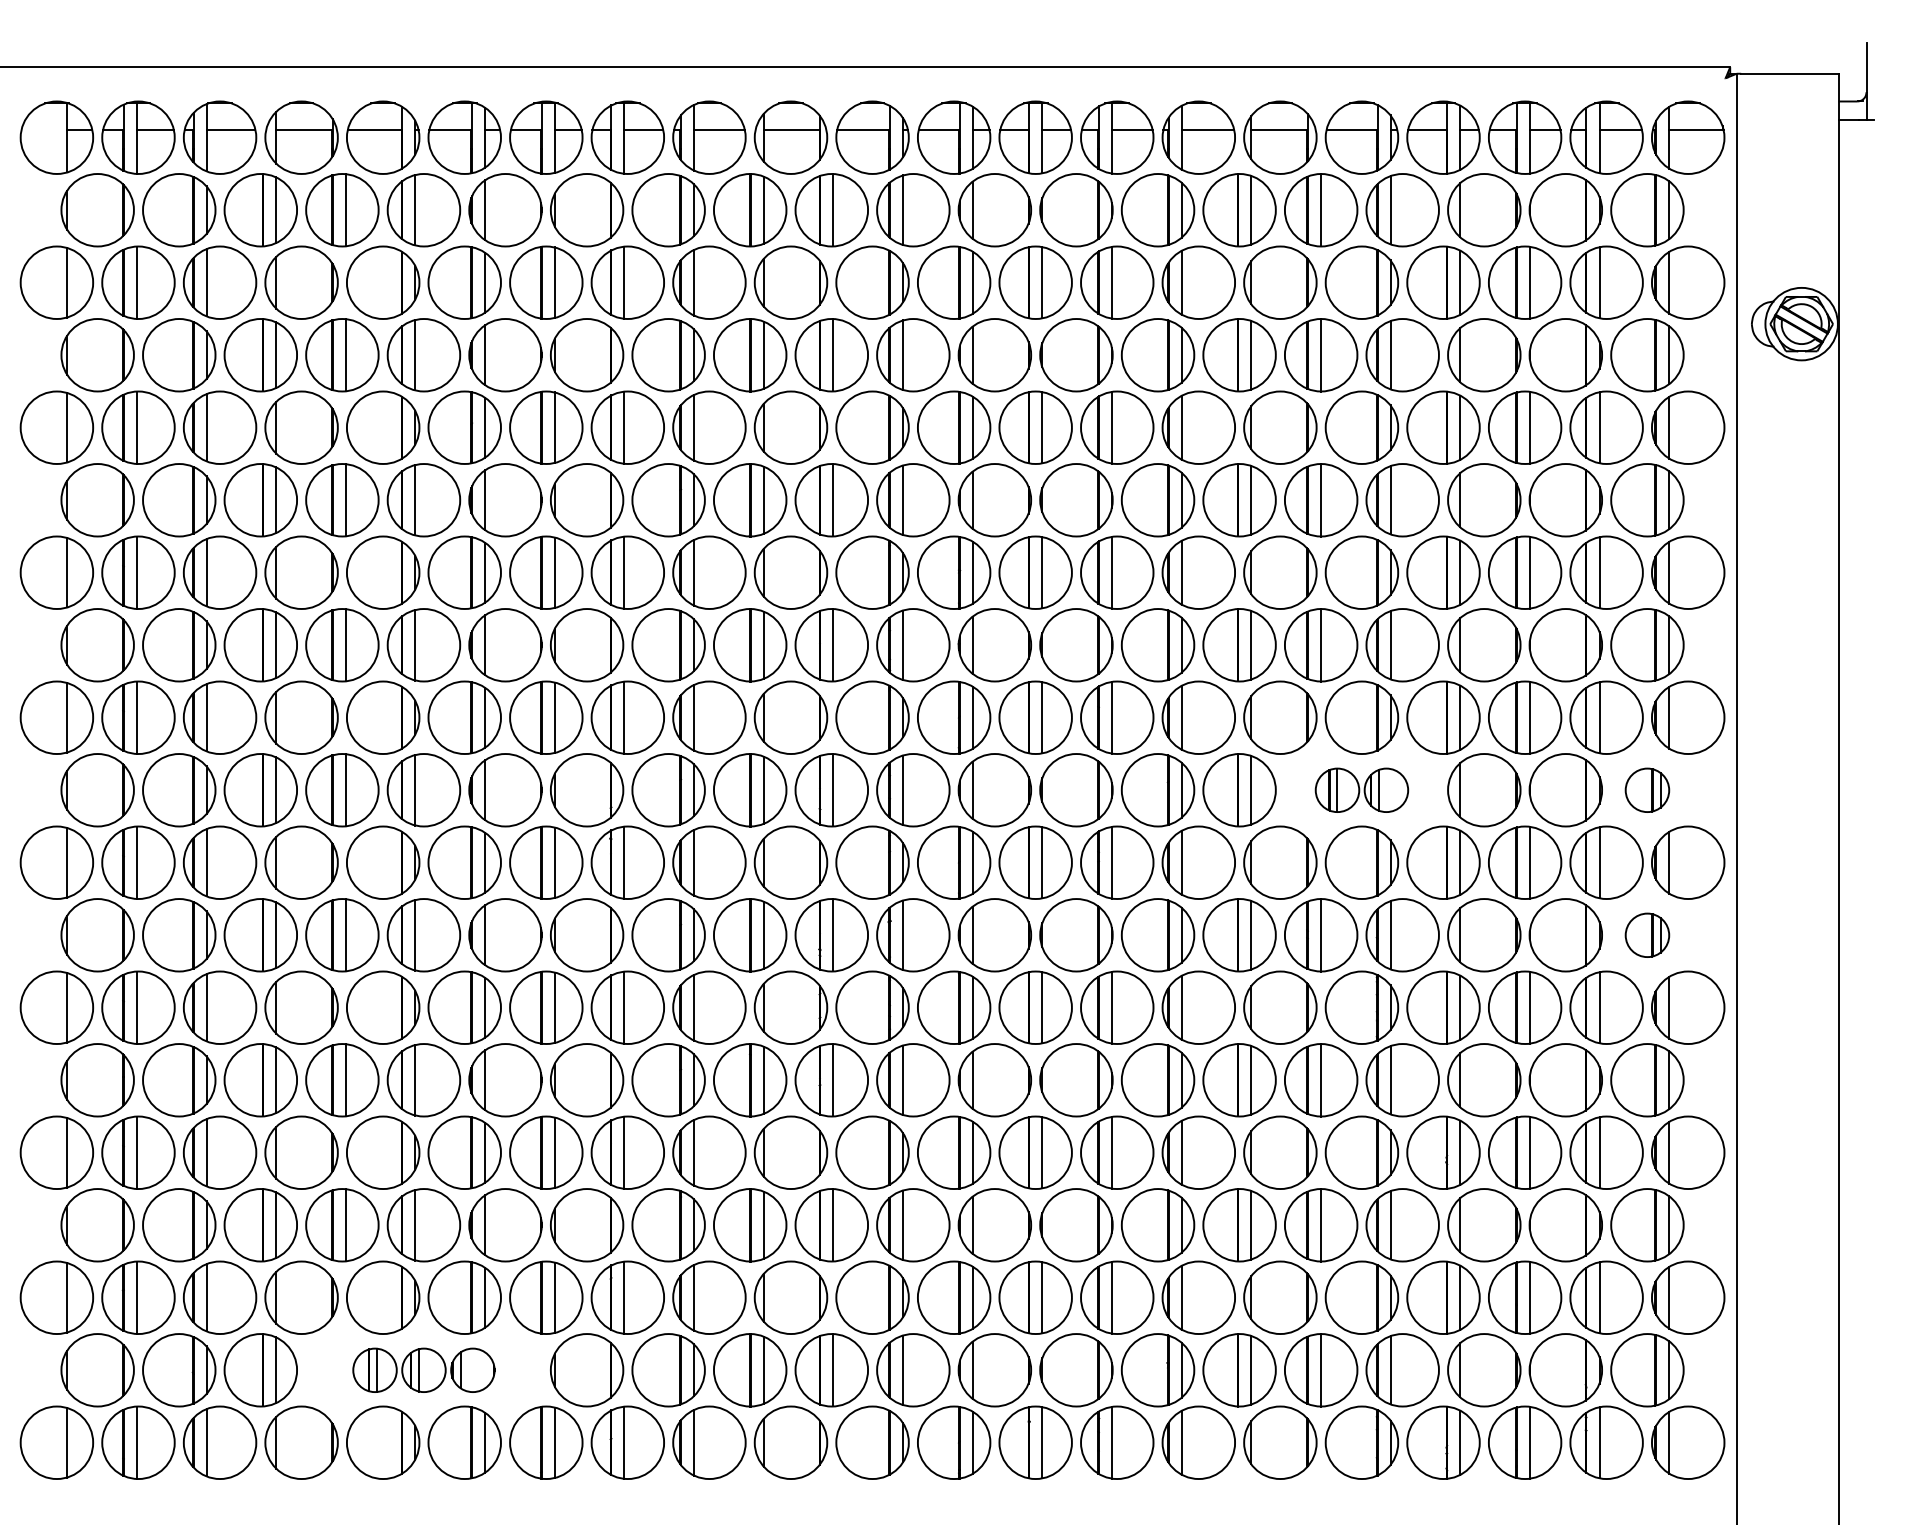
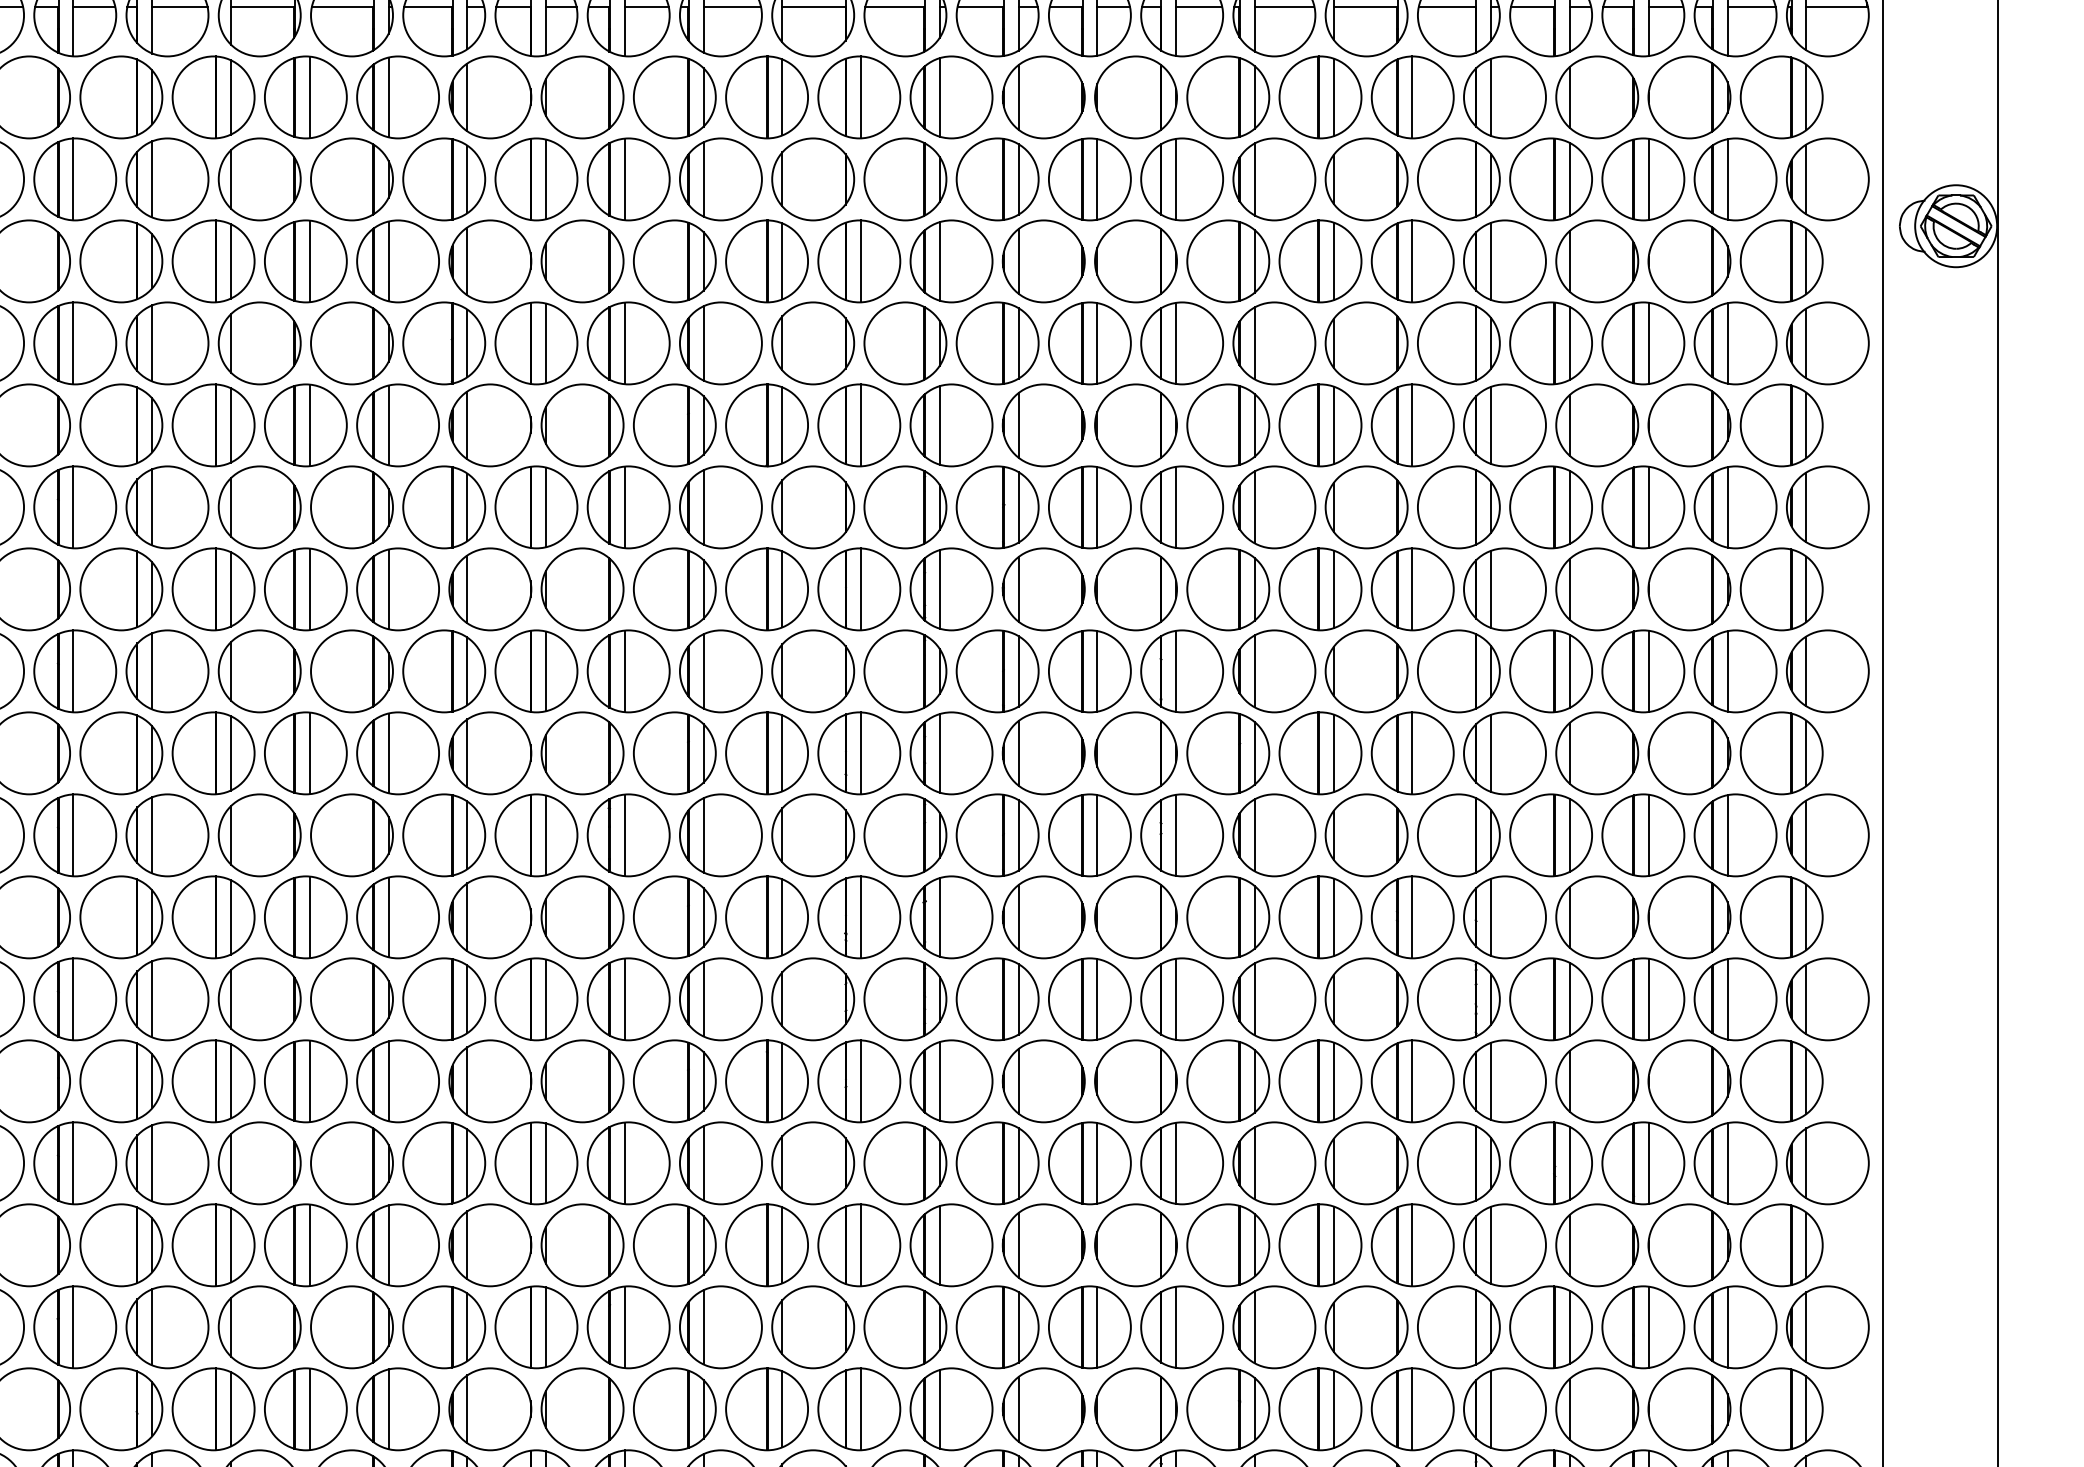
part: (1361, 790) -> (1458, 753), size x1.67
part: (1647, 790) -> (1781, 753), size x1.67
part: (1647, 935) -> (1781, 917), size x1.67
part: (423, 1370) -> (397, 1409), size x1.67

